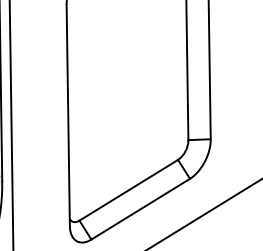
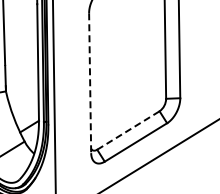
line: (68, 115) -> (90, 83), solid -> dashed
line: (128, 190) -> (128, 130), solid -> dashed

